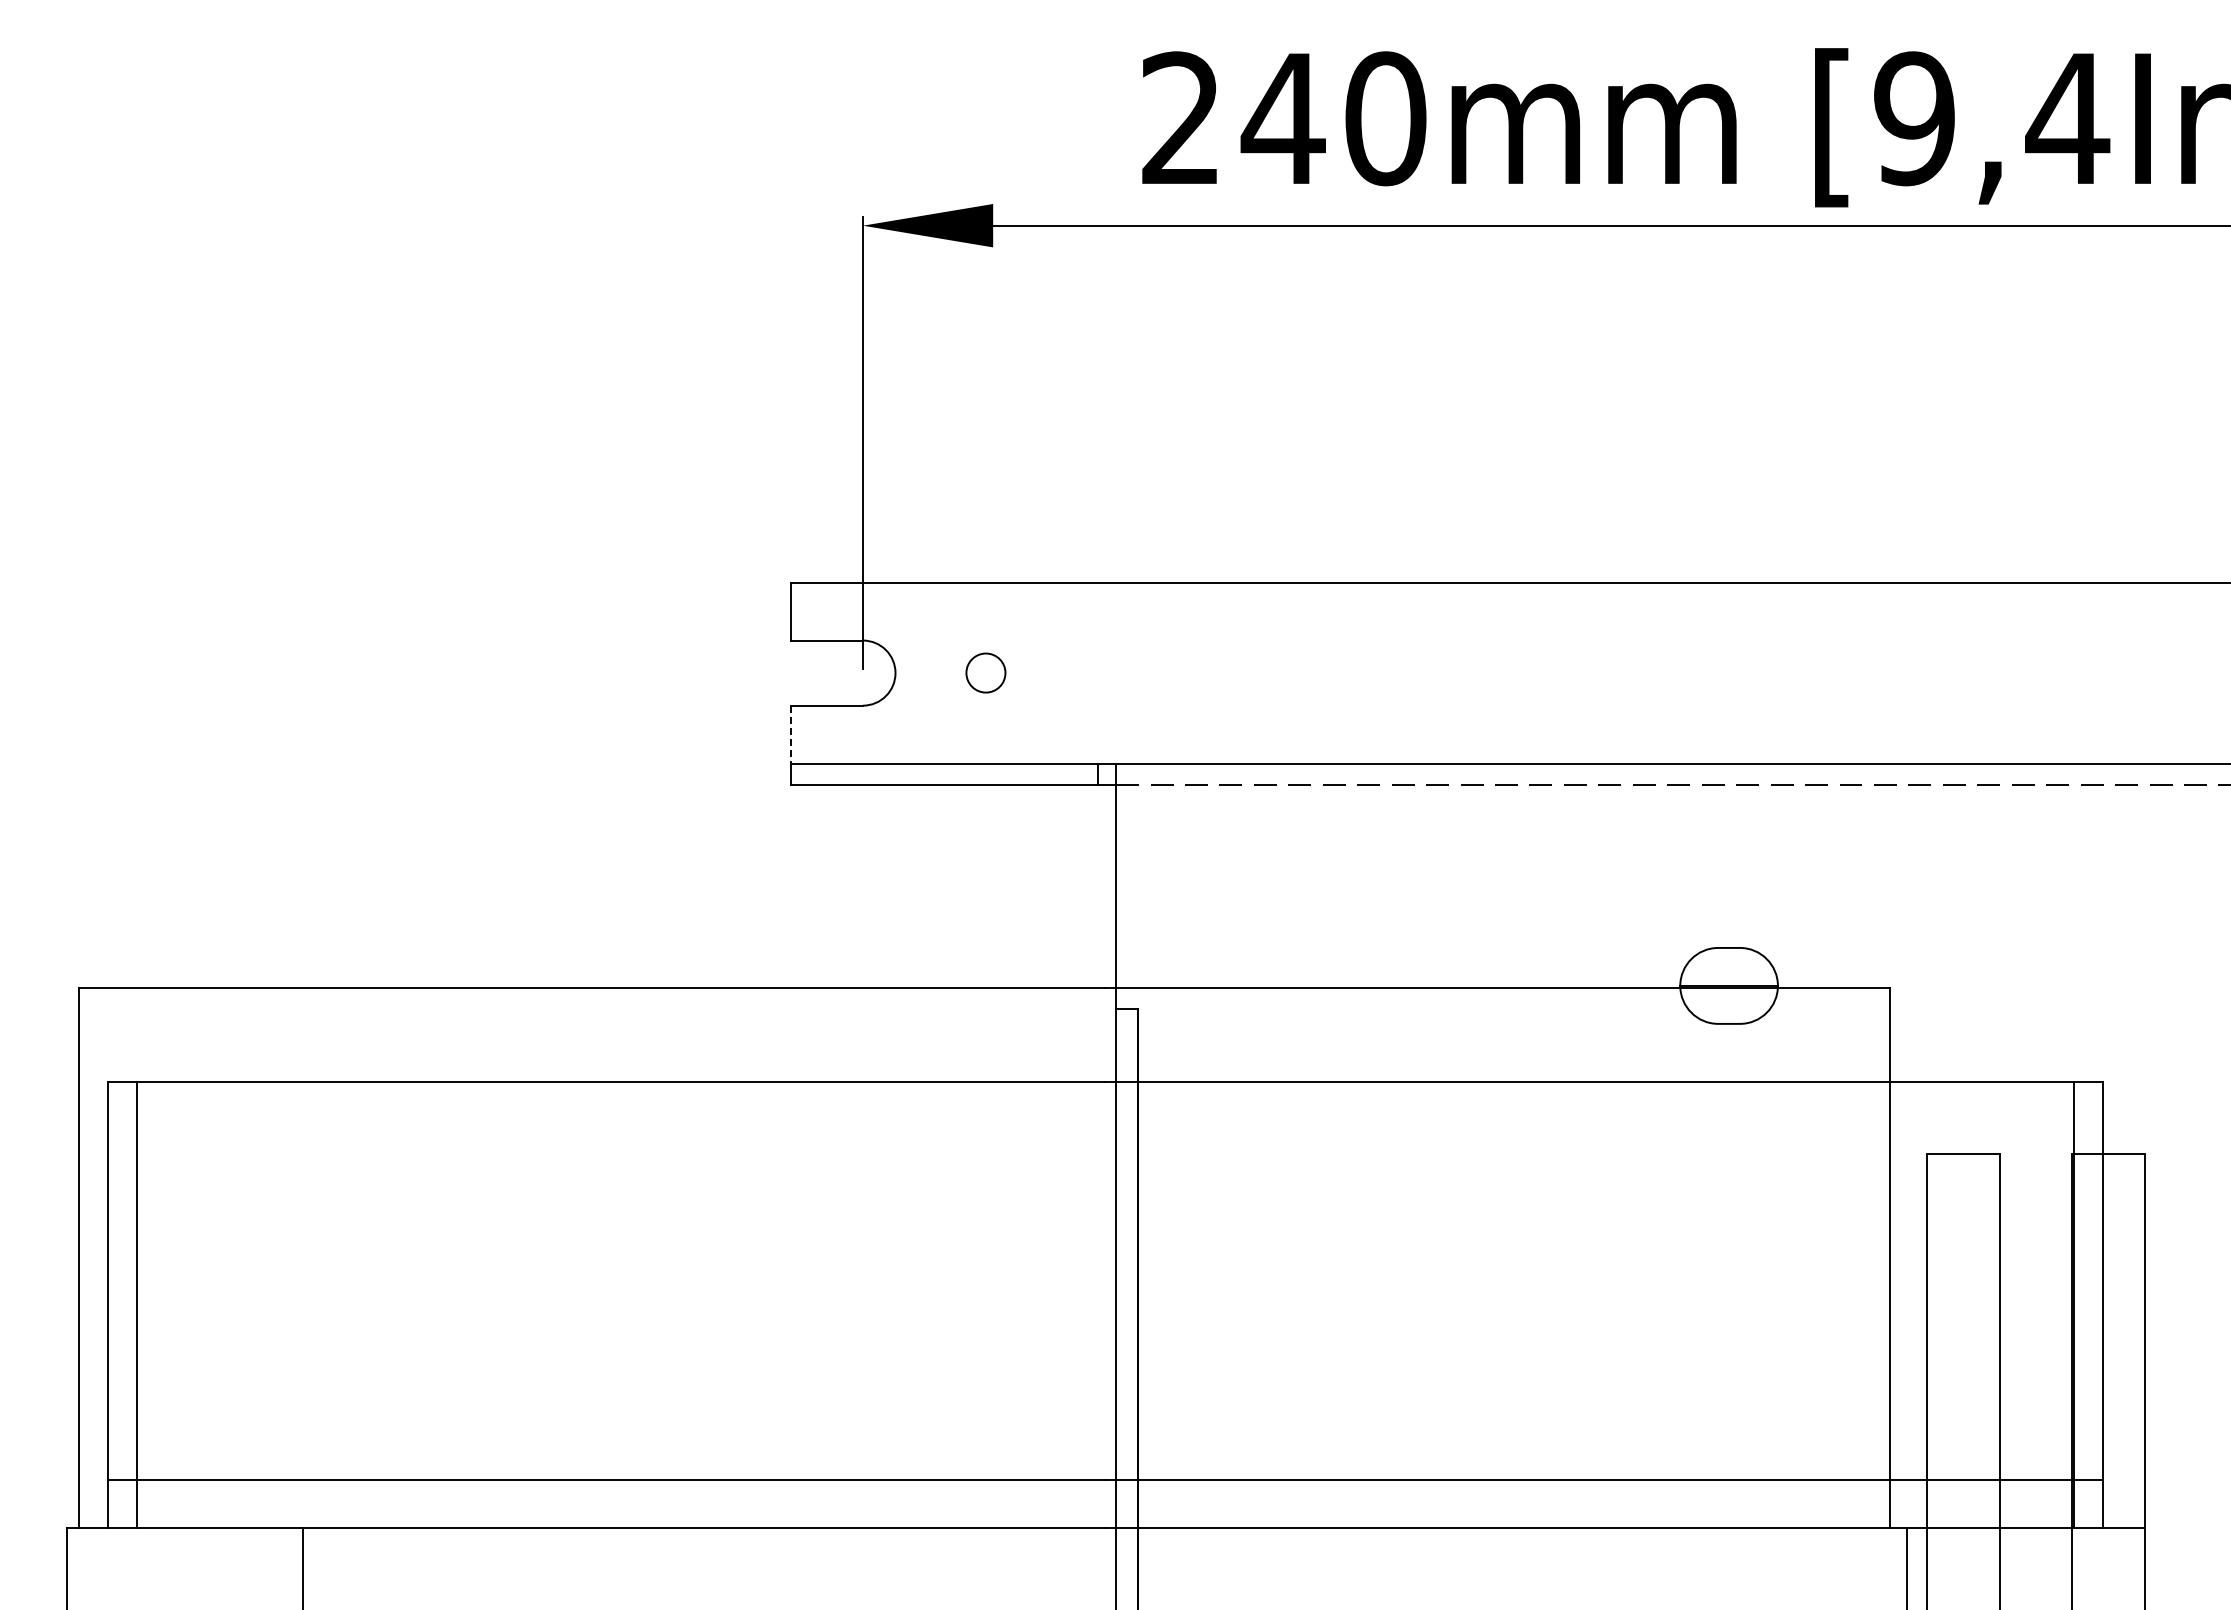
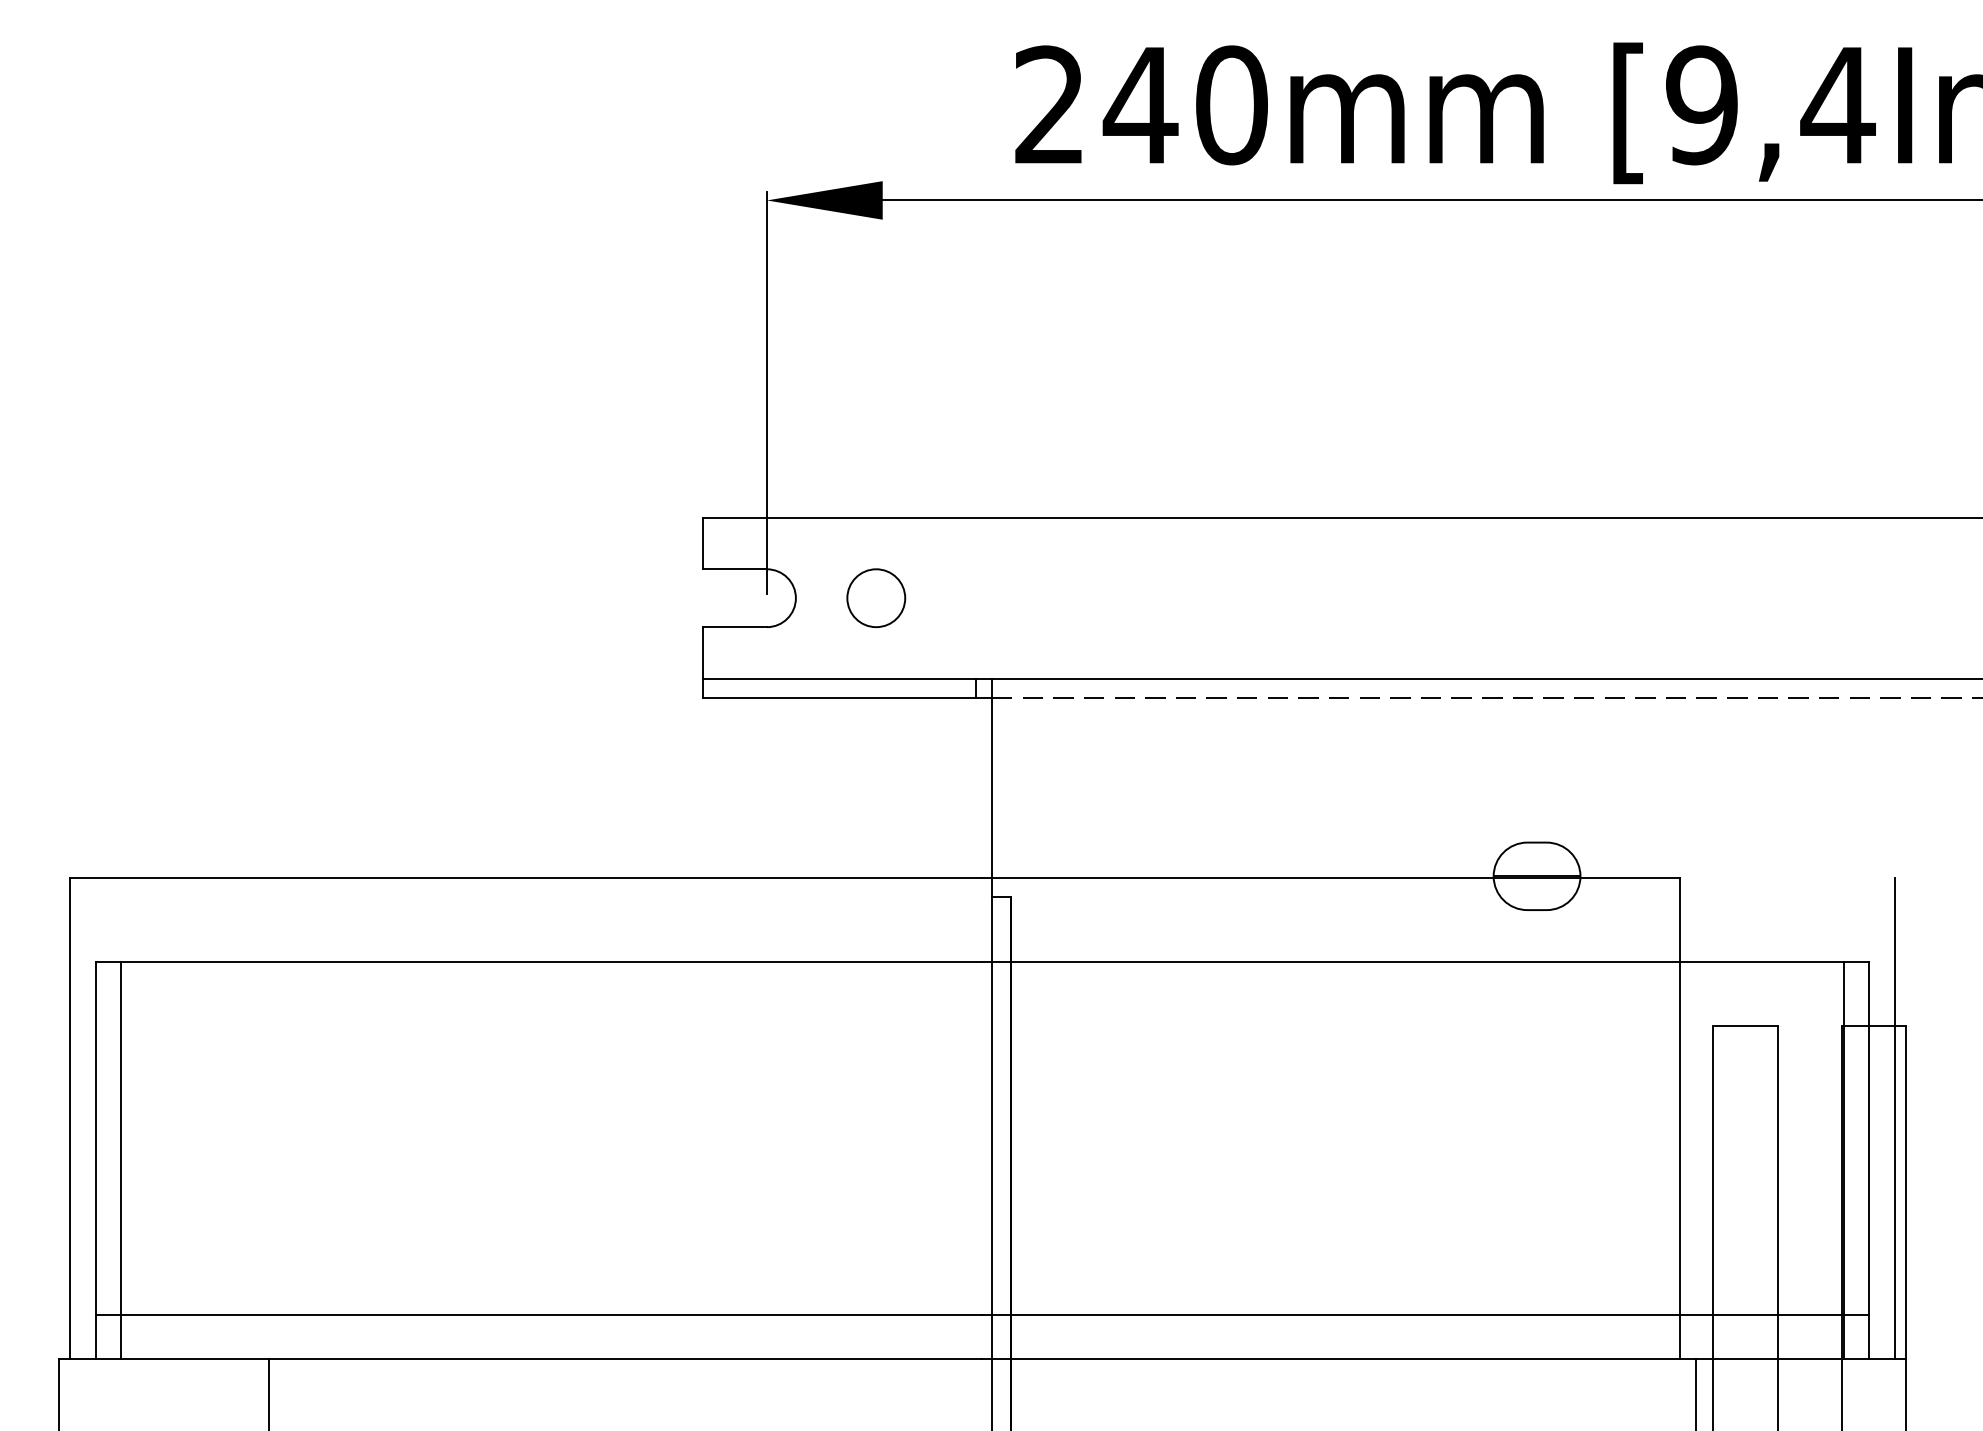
circle: (985, 672) -> (875, 597), size x1.67
line: (790, 734) -> (702, 652), dashed -> solid
line: (2131, 1257) -> (1894, 1117), added

